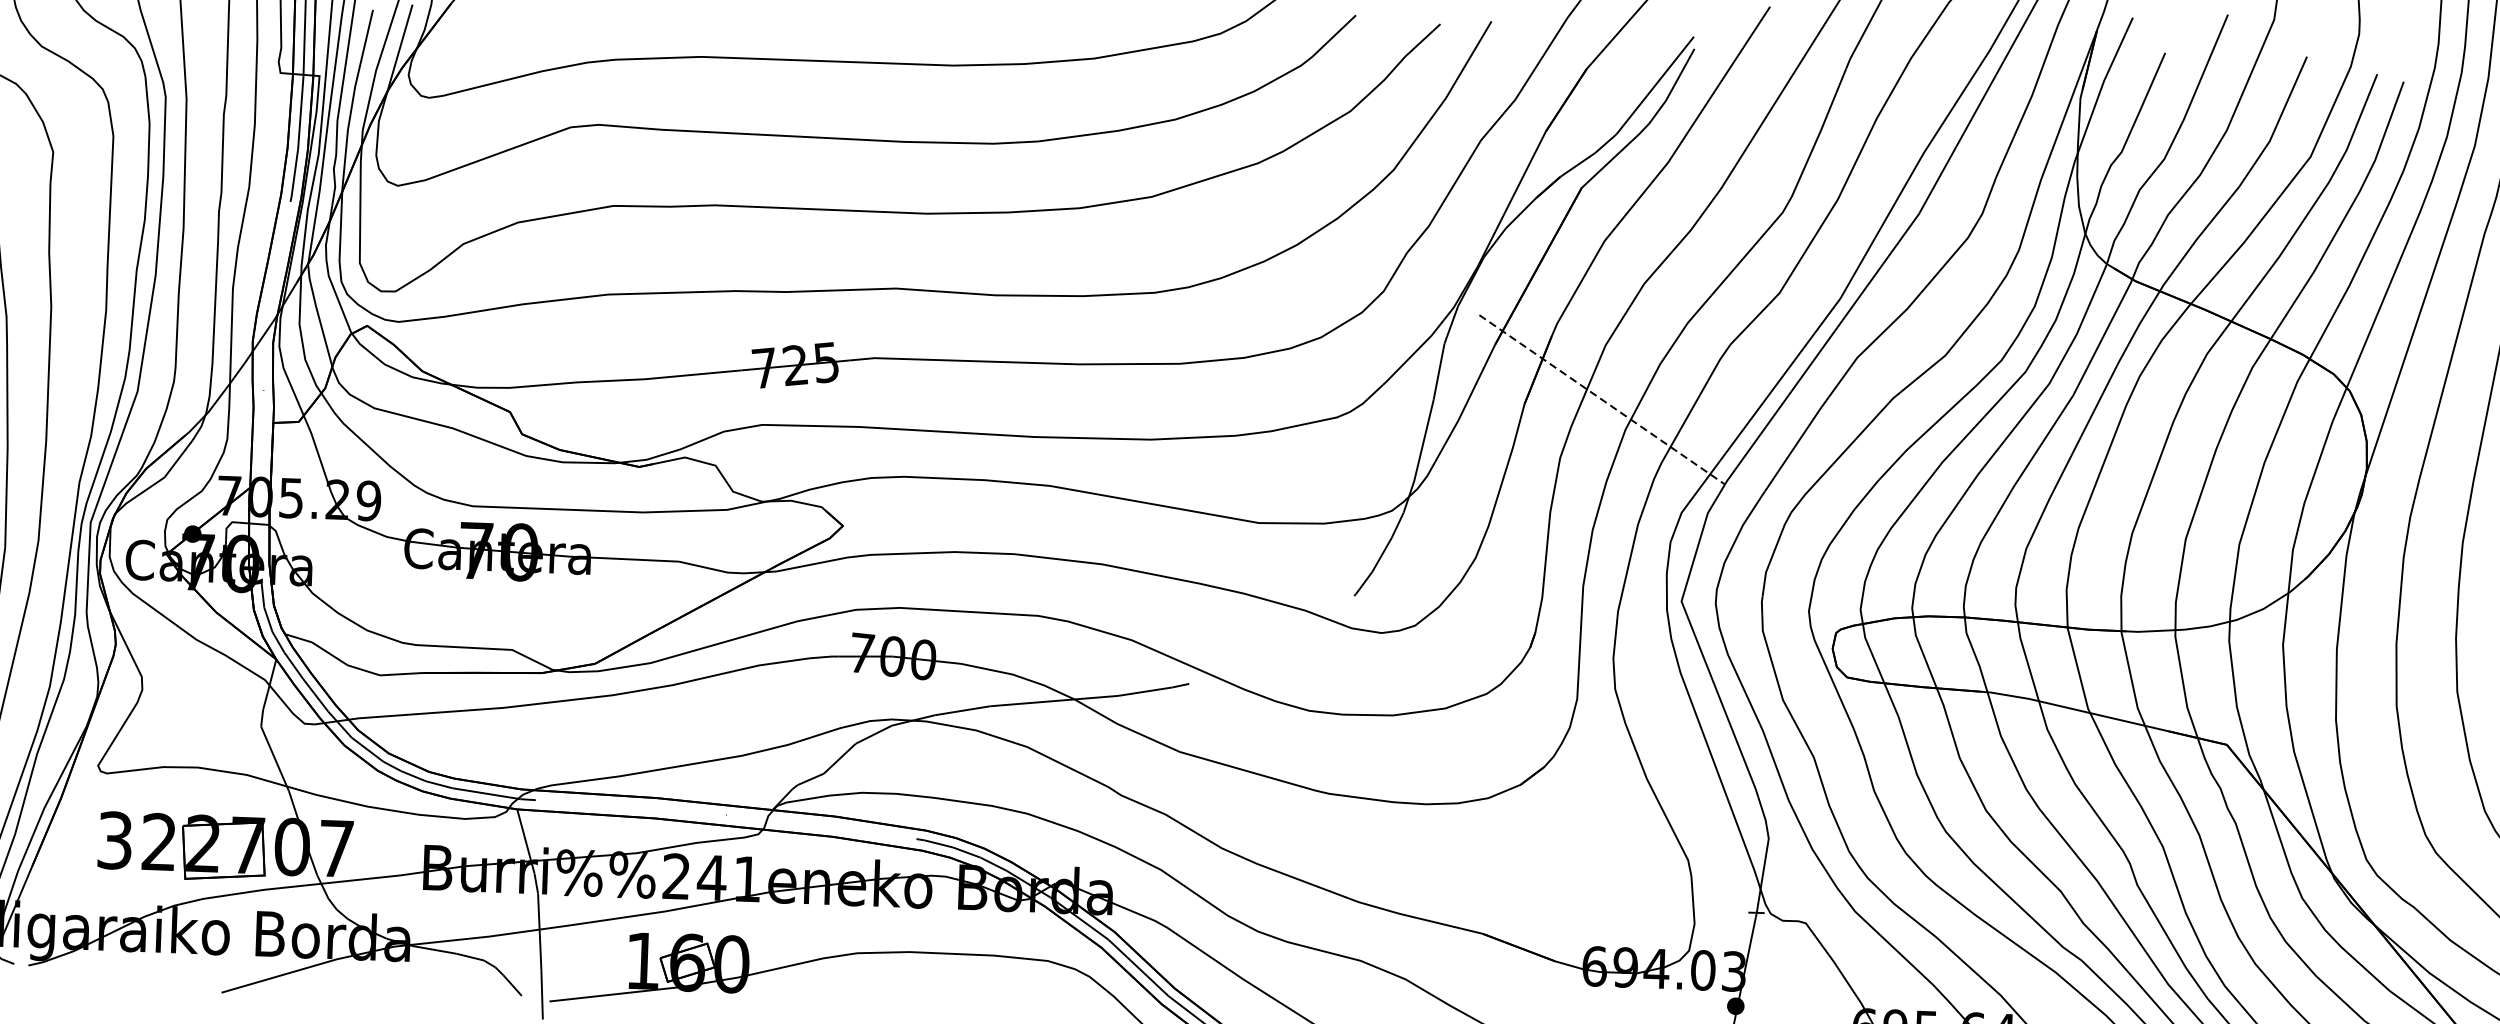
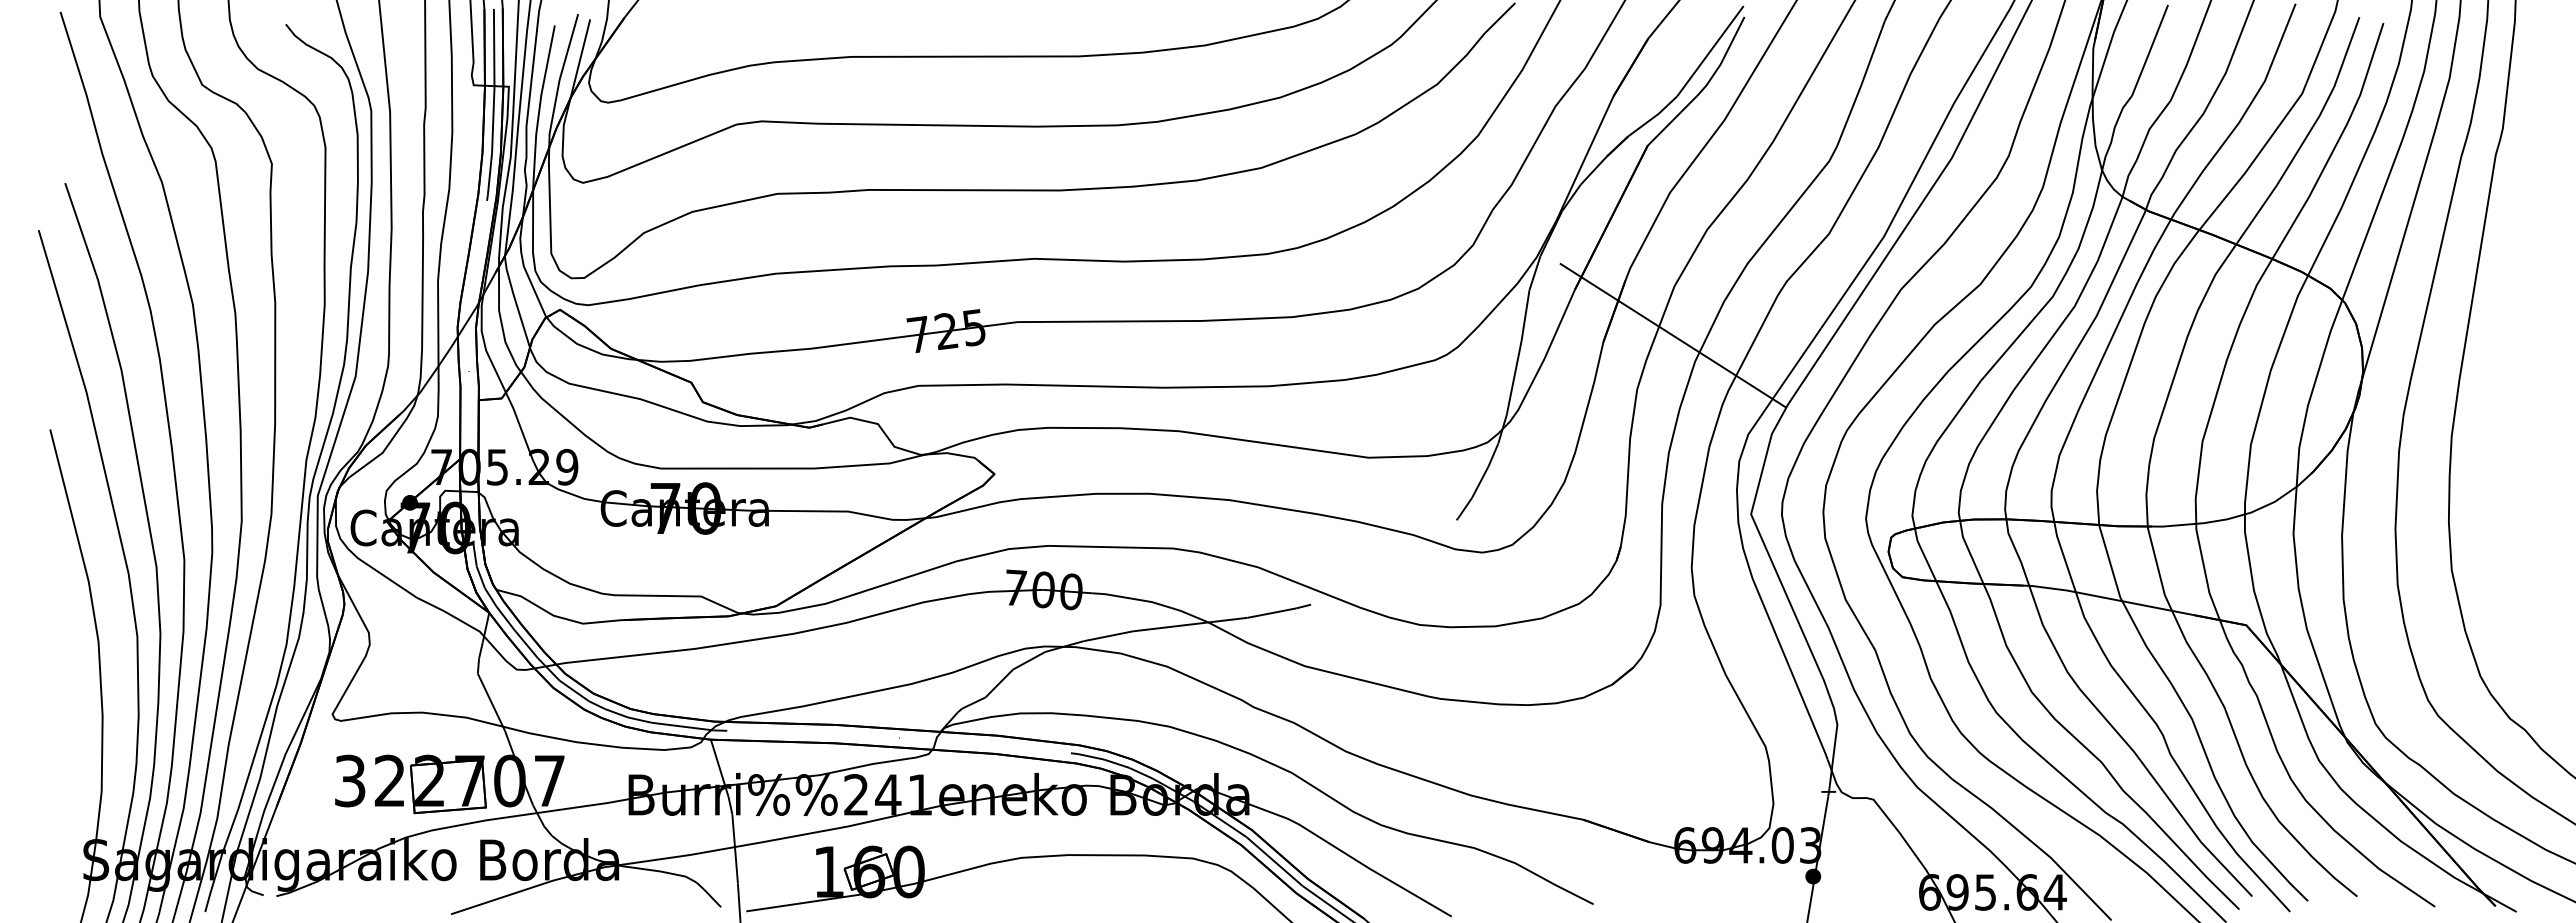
line: (1602, 399) -> (1673, 335), dashed -> solid

